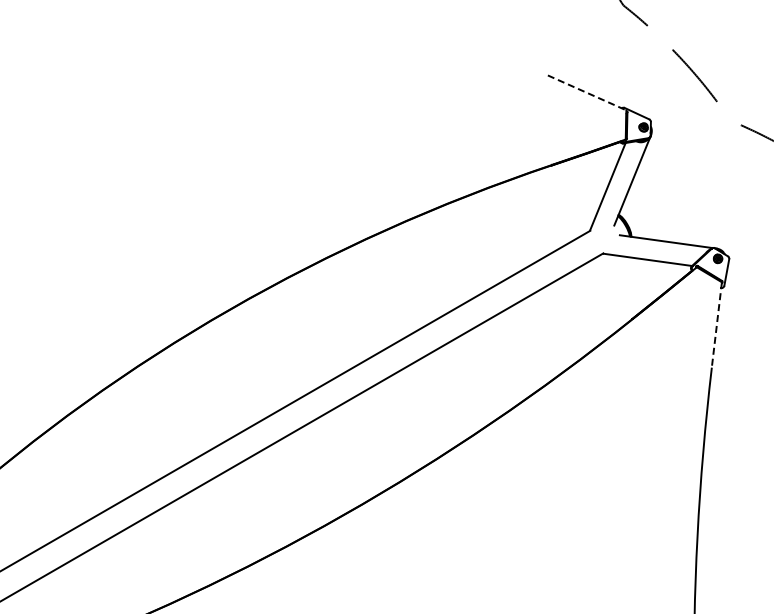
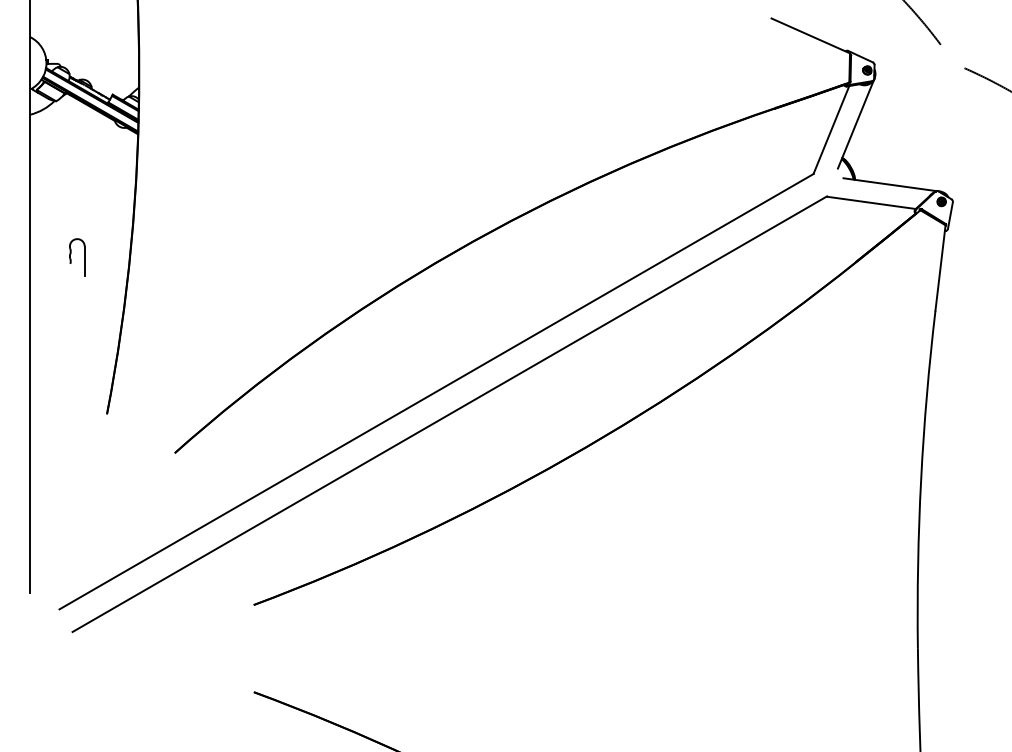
line: (586, 92) -> (810, 35), dashed -> solid
line: (716, 324) -> (940, 267), dashed -> solid

